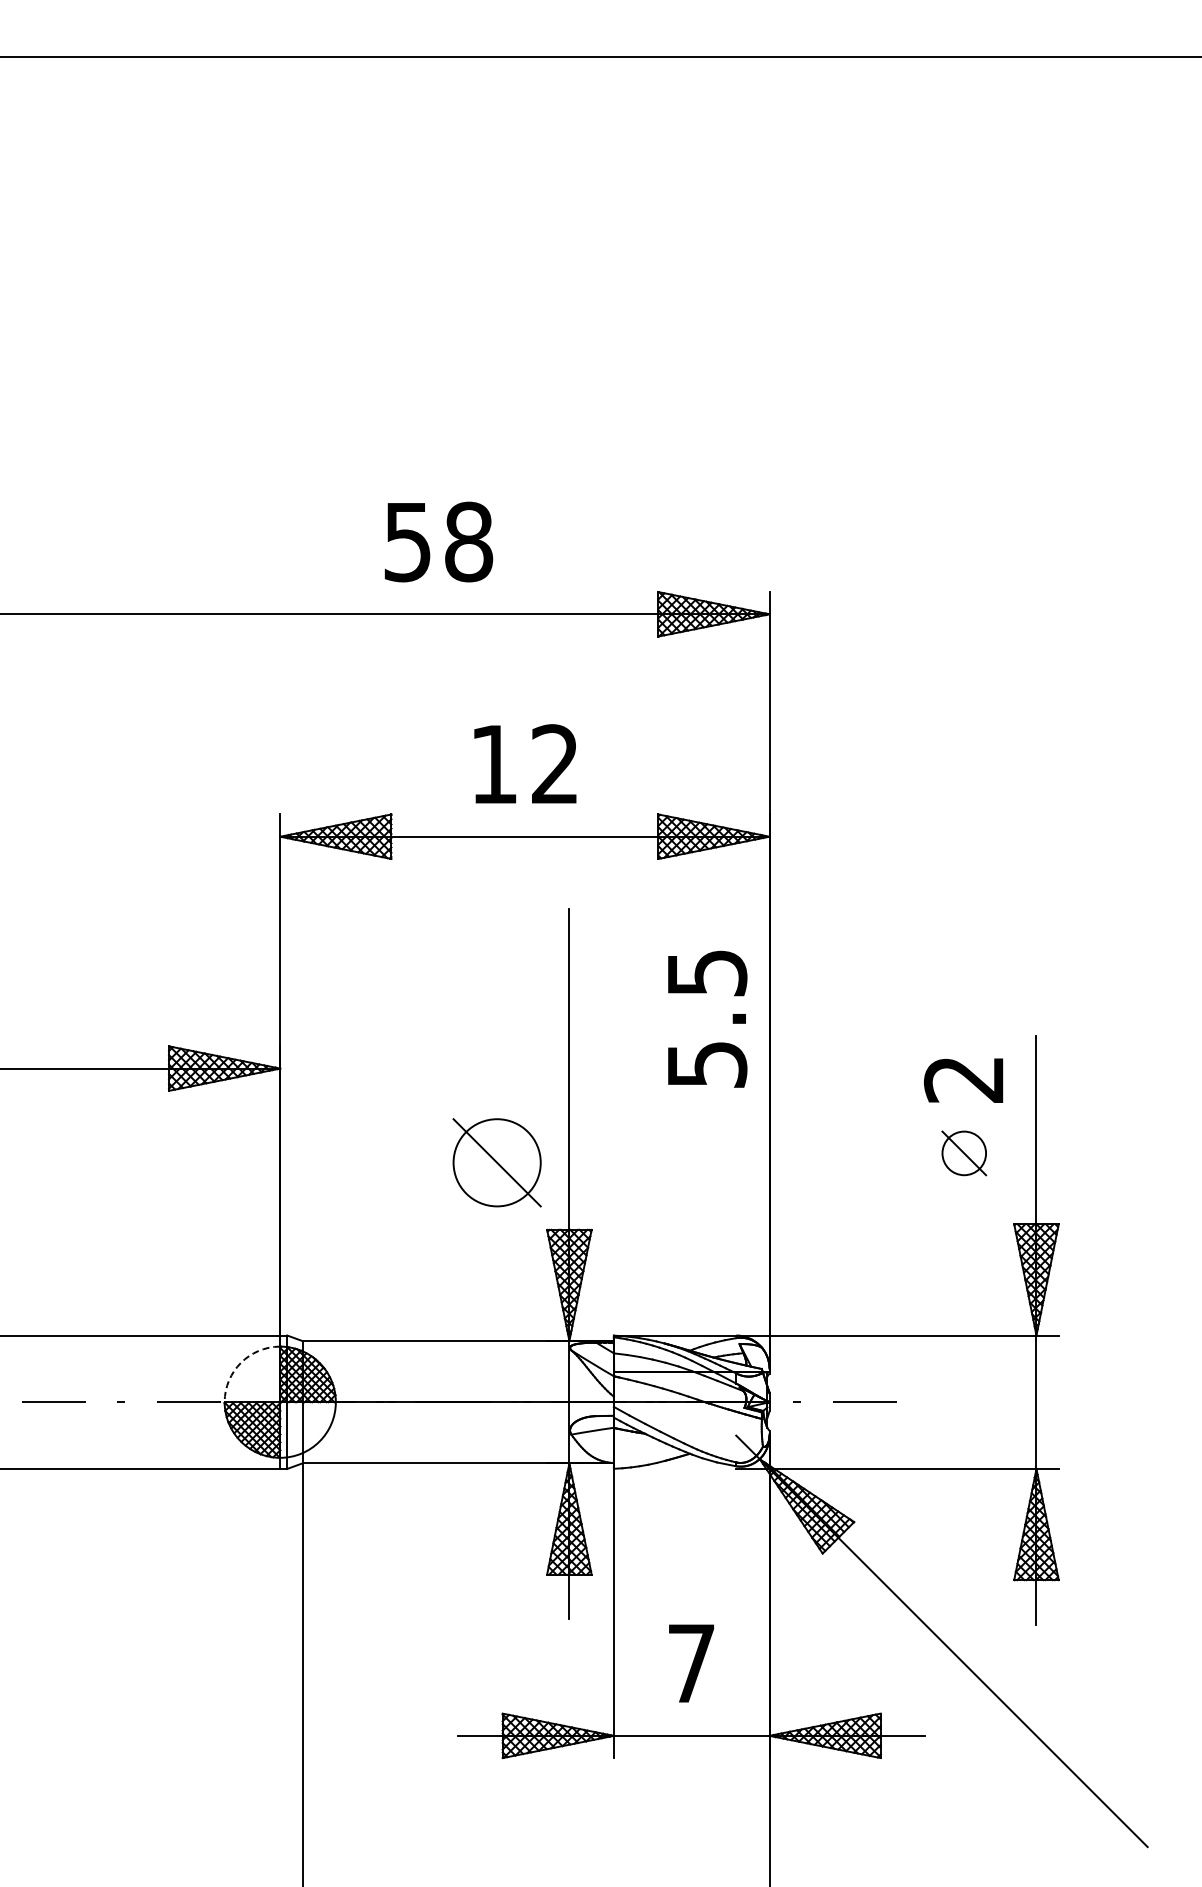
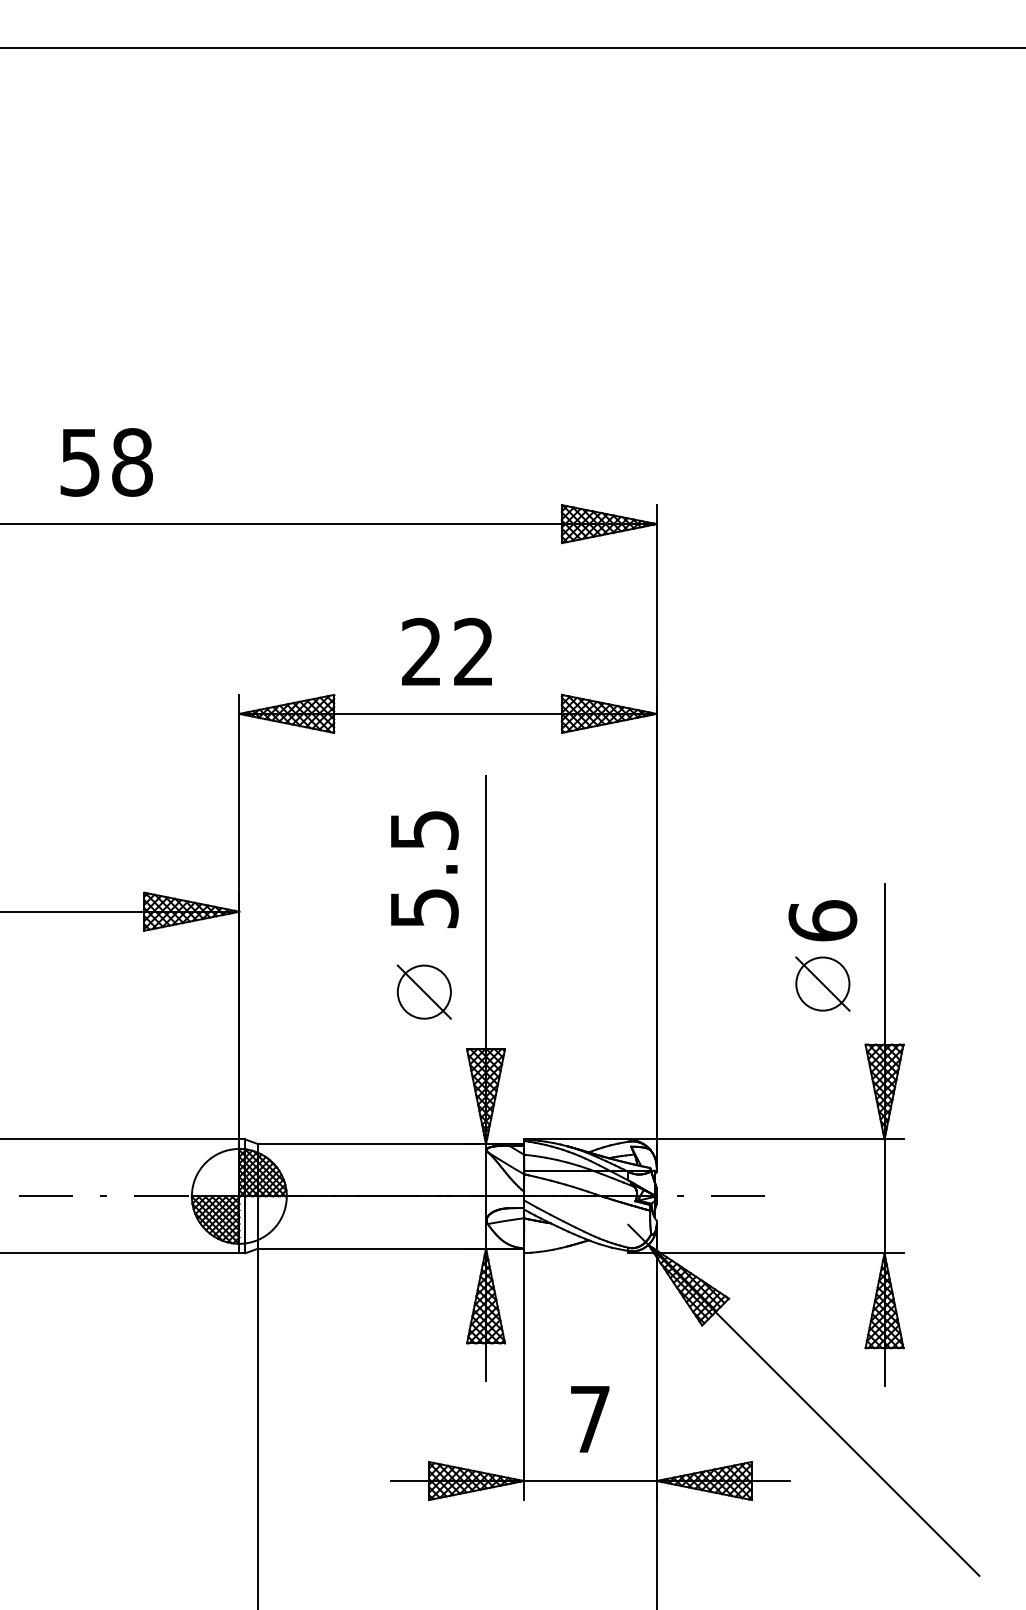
text: (438, 541) -> (106, 462), moved
text: (493, 763) -> (421, 651), 12 -> 22
text: (707, 1018) -> (424, 868), moved
text: (963, 1079) -> (822, 921), 2 -> 6
part: (964, 1153) -> (823, 984), size x1.43
part: (496, 1162) -> (423, 991), size x0.71
arc: (240, 1362) -> (205, 1162), dashed -> solid

